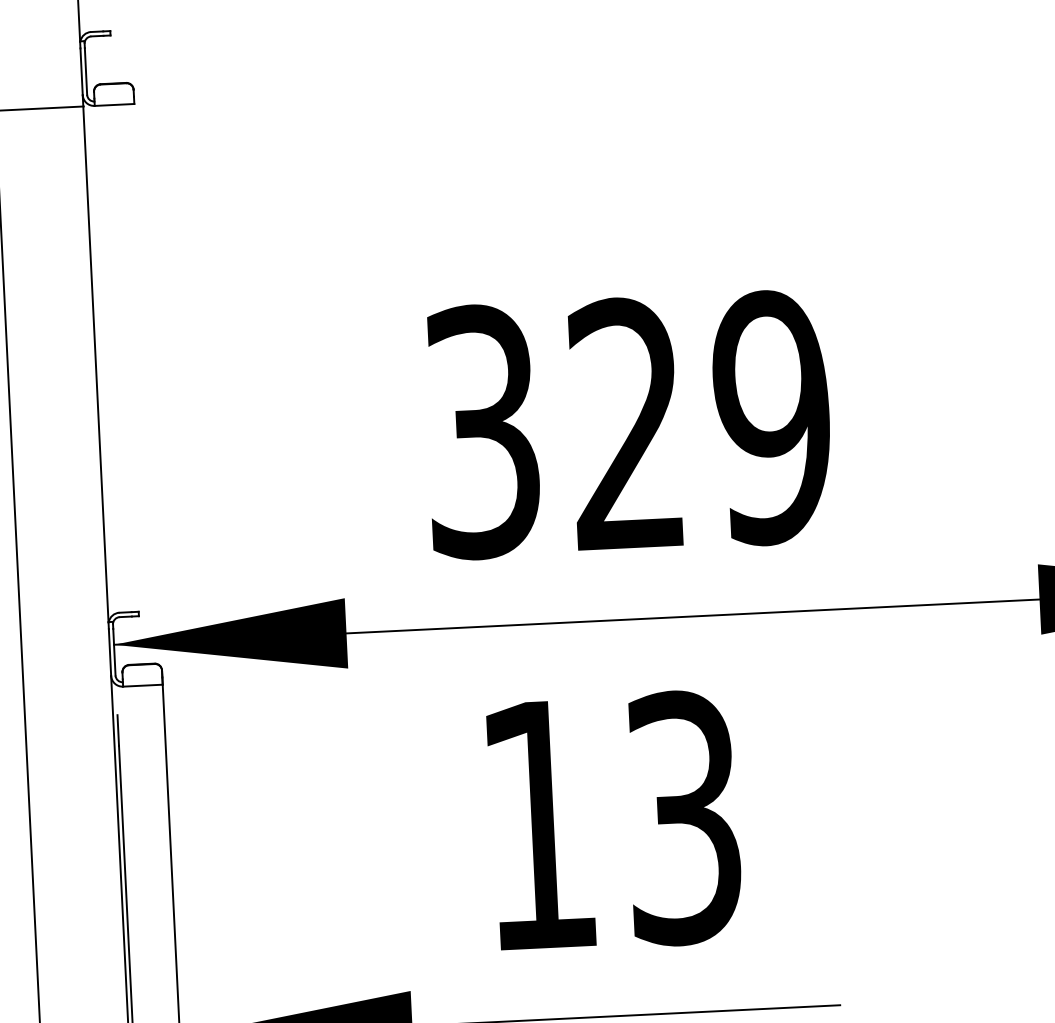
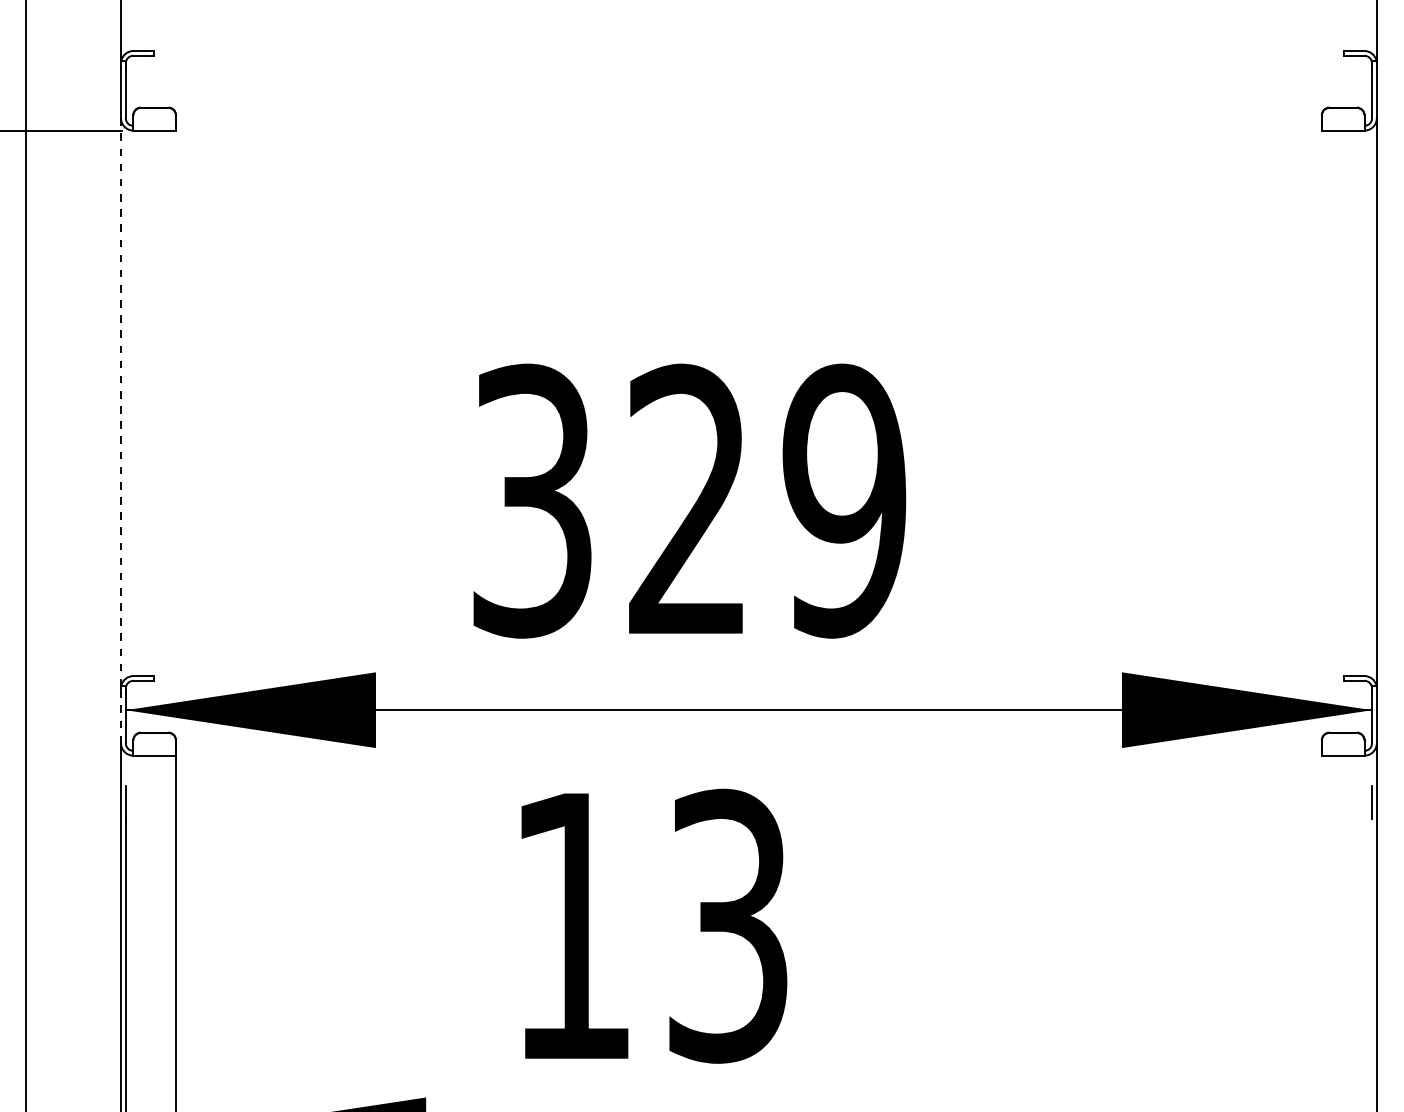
line: (96, 359) -> (121, 402), solid -> dashed
line: (110, 651) -> (121, 717), solid -> dashed

